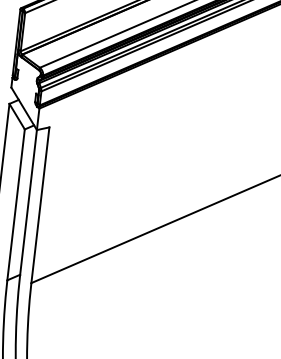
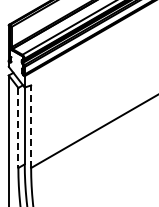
line: (41, 204) -> (31, 126), solid -> dashed
line: (16, 205) -> (18, 128), solid -> dashed

